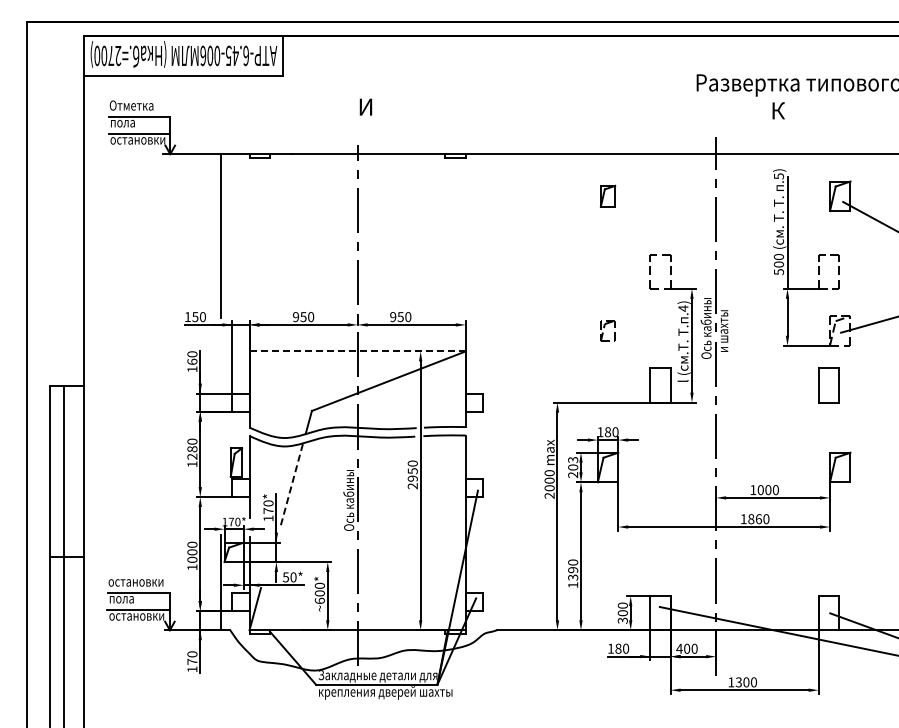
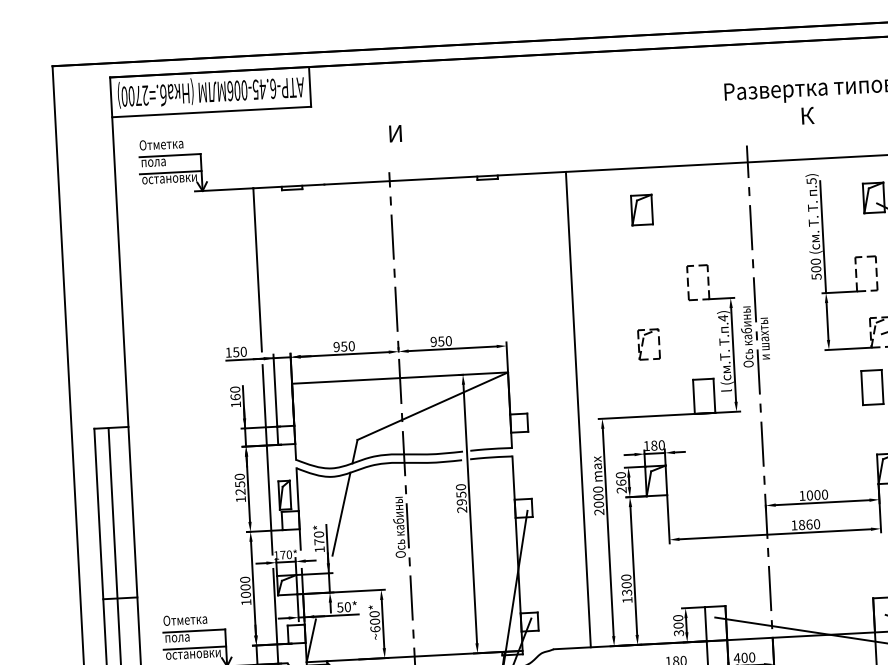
part: (607, 195) -> (641, 209), size x1.43
part: (607, 330) -> (648, 344), size x1.43
line: (358, 351) -> (400, 378), dashed -> solid
line: (534, 392) -> (578, 409), added
line: (221, 426) -> (268, 460), added
text: (192, 449) -> (240, 484), 1280 -> 1250
text: (573, 463) -> (621, 478), 203 -> 260
line: (292, 483) -> (341, 513), dashed -> solid
text: (573, 570) -> (627, 585), 1390 -> 1300
text: (135, 581) -> (190, 619), остановки -> Отметка

